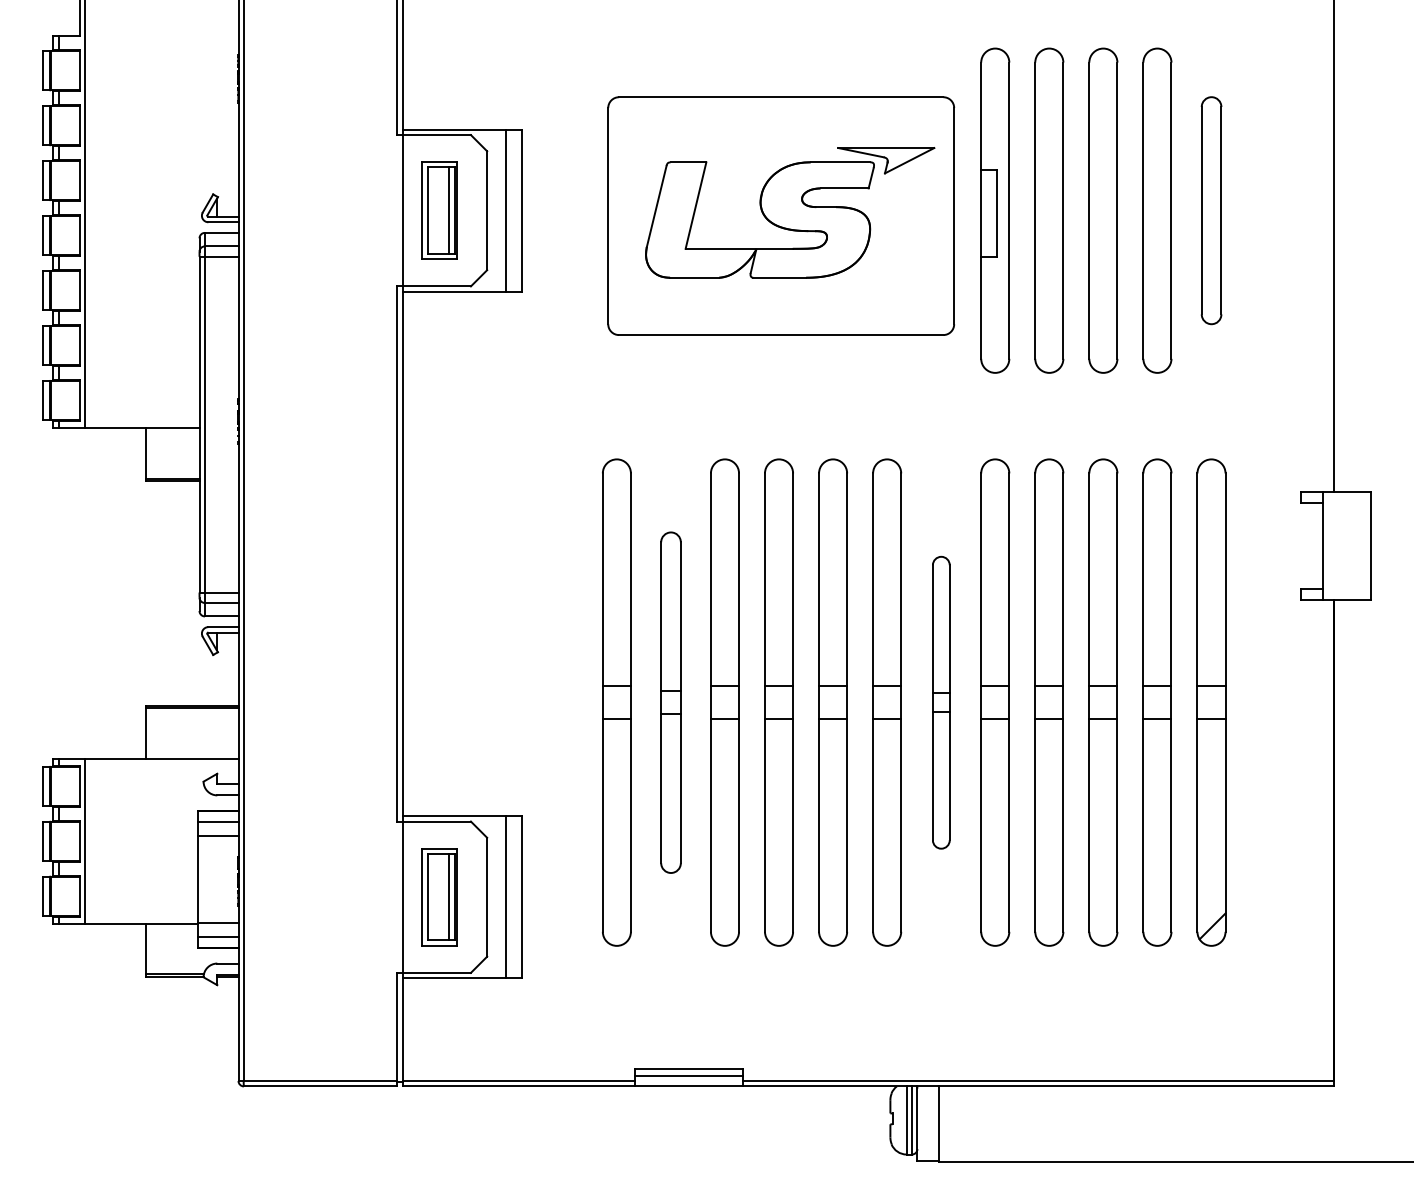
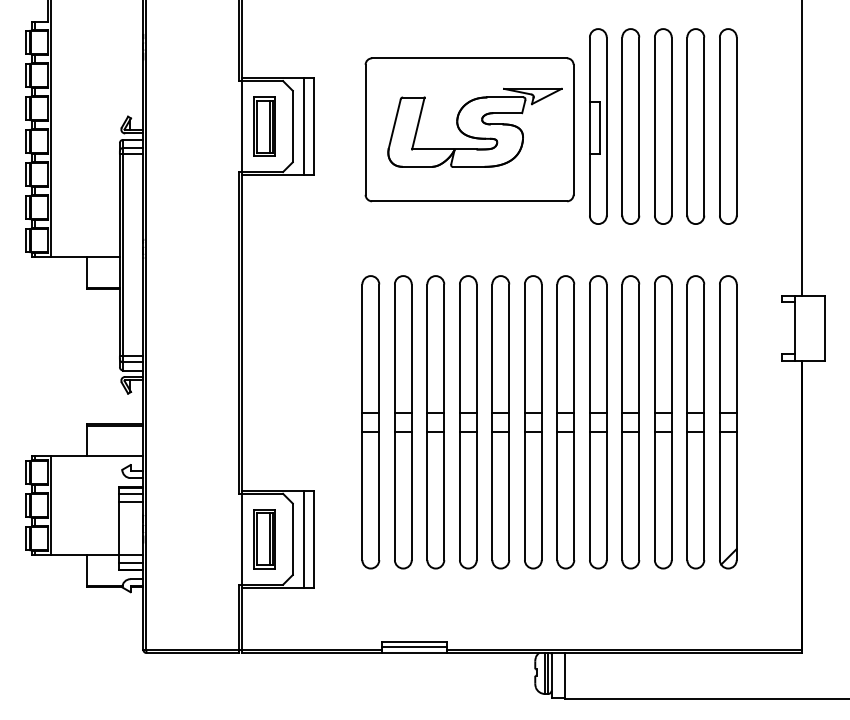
part: (1211, 210) -> (728, 126), size x1.43
part: (671, 702) -> (403, 422), size x1.43
part: (940, 702) -> (565, 422), size x1.67

